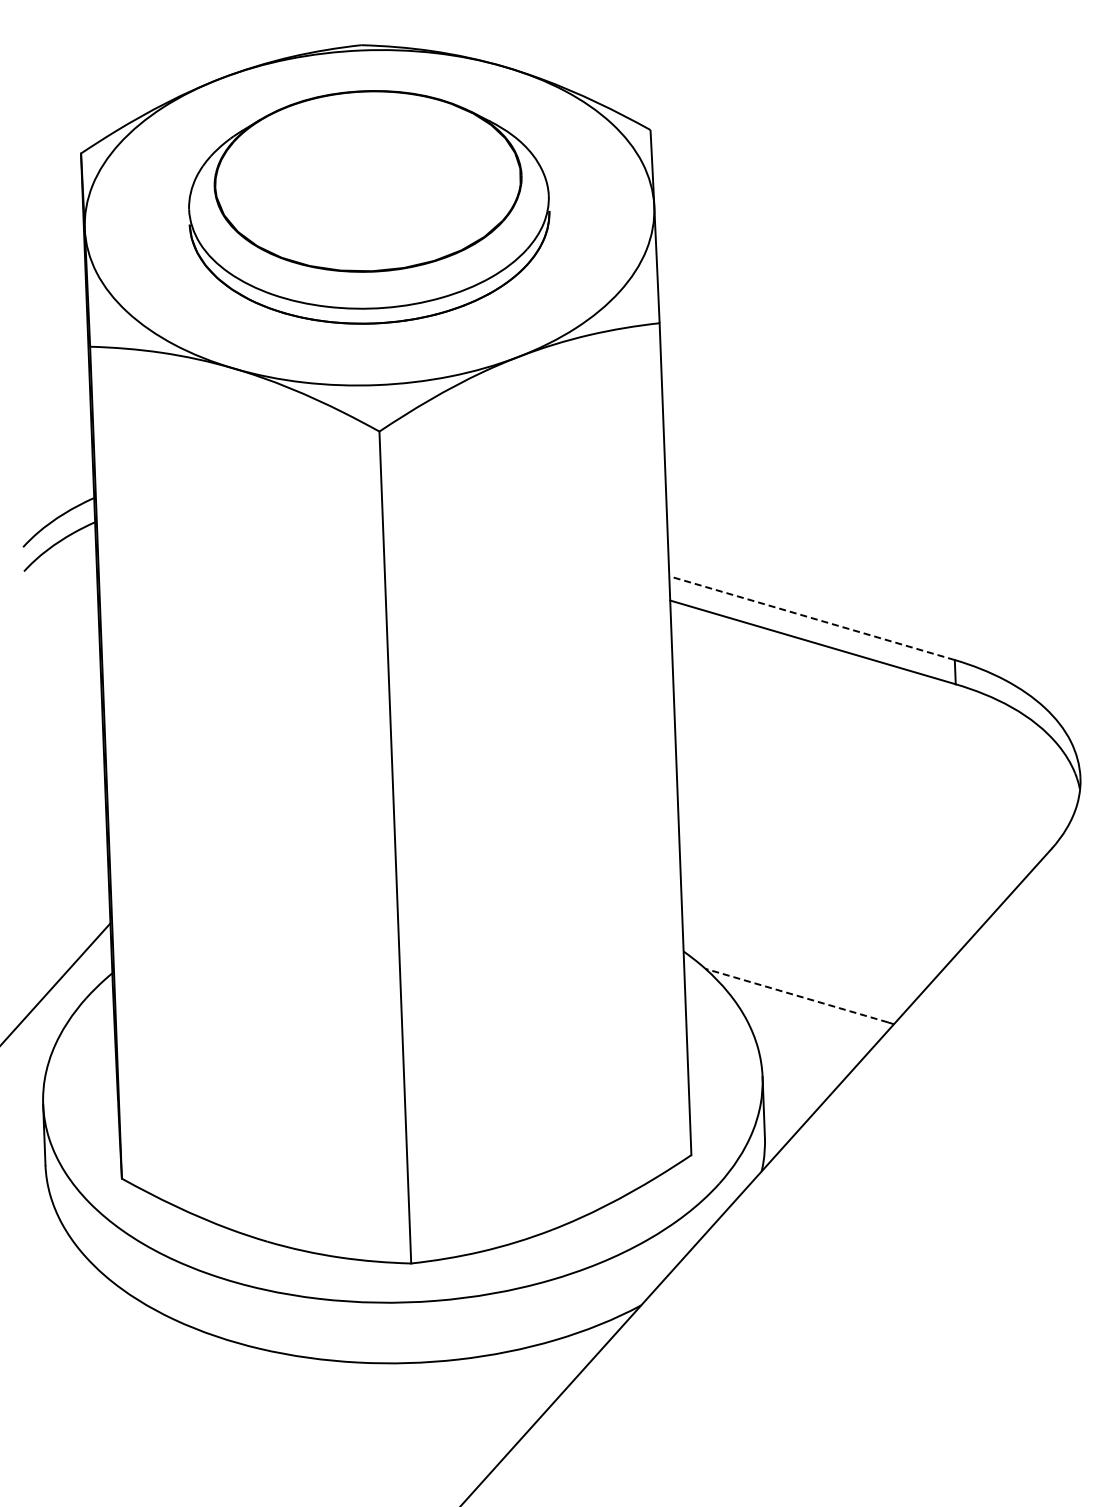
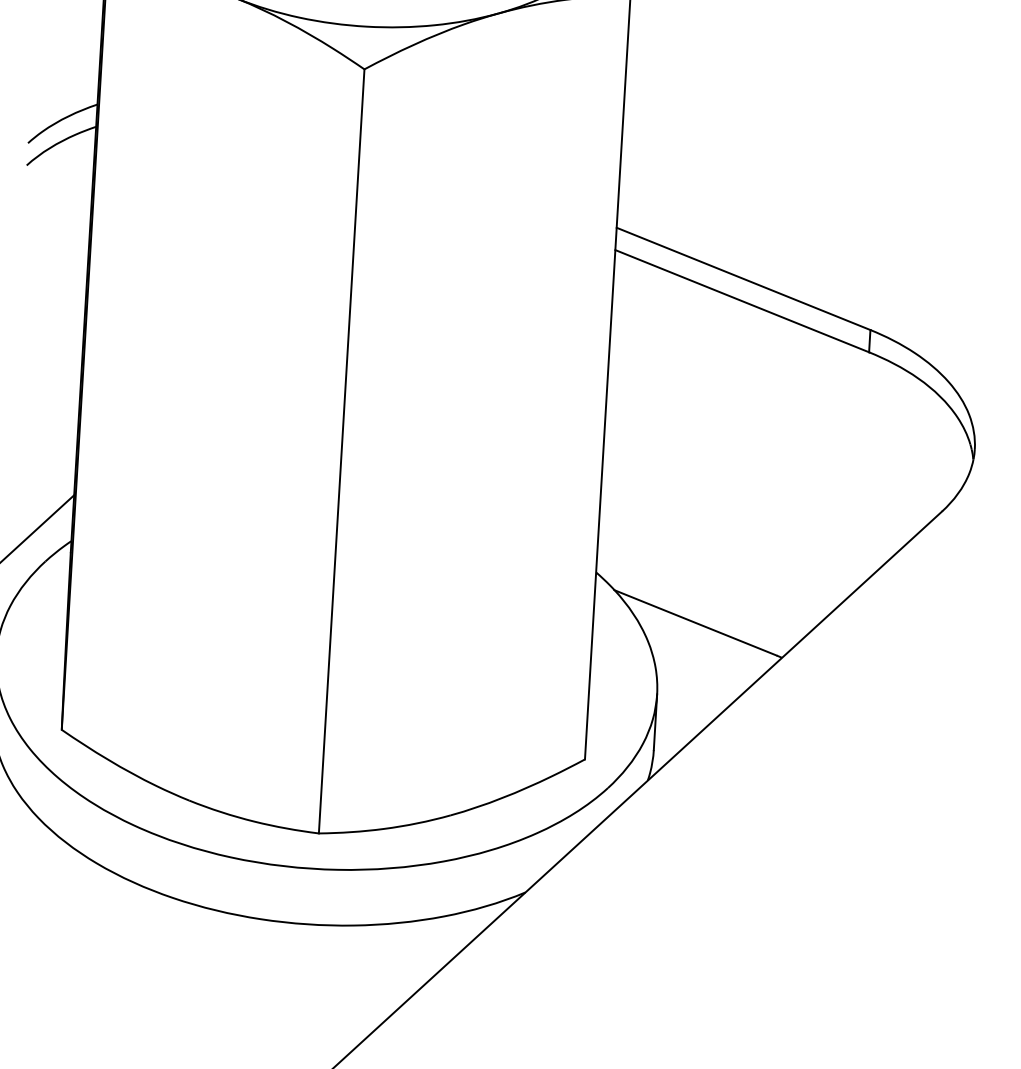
line: (812, 618) -> (743, 279), dashed -> solid
line: (796, 995) -> (695, 622), dashed -> solid

